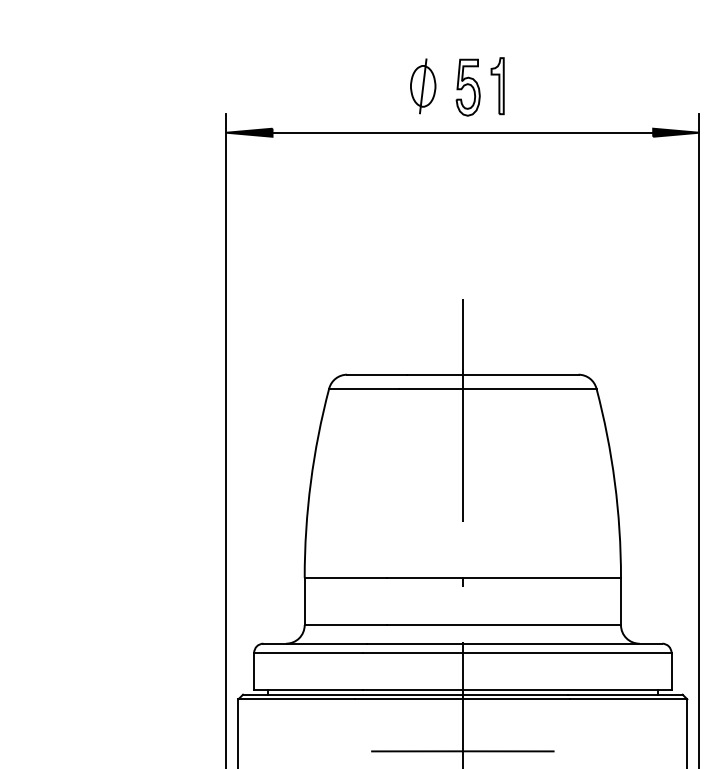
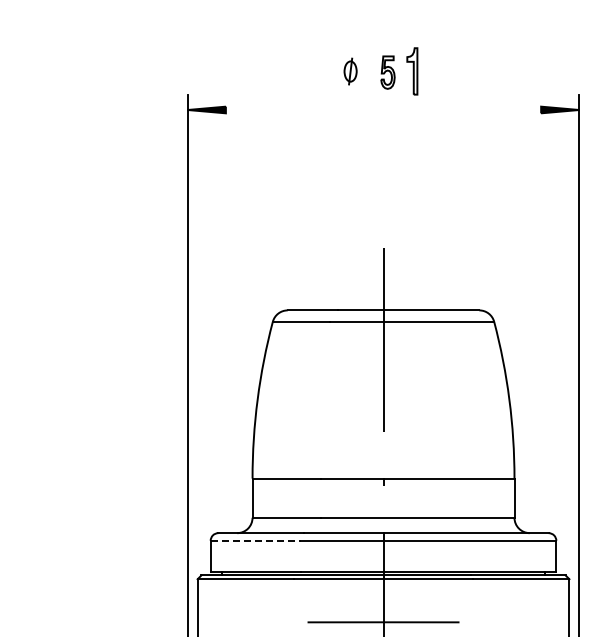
part: (422, 86) -> (350, 71), size x0.6
part: (467, 87) -> (387, 72), size x0.7
line: (462, 133) -> (383, 110), removed
line: (308, 652) -> (255, 540), solid -> dashed

